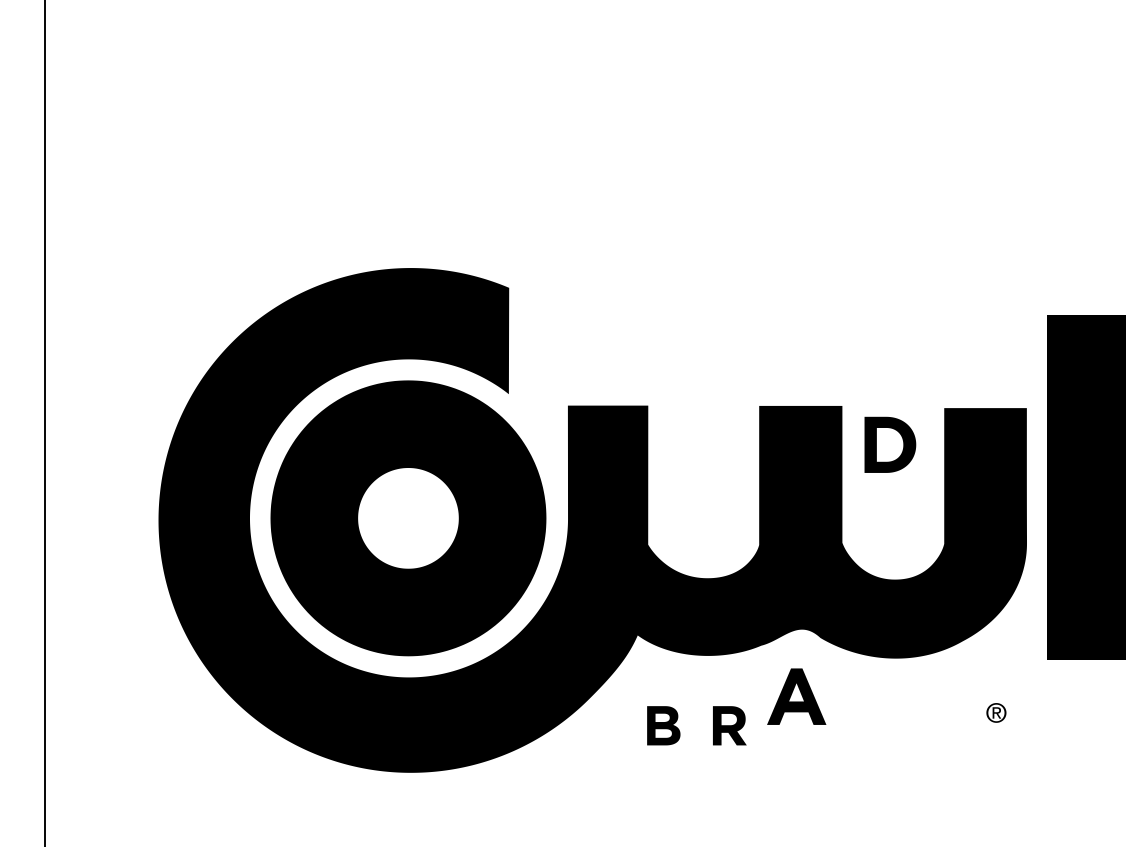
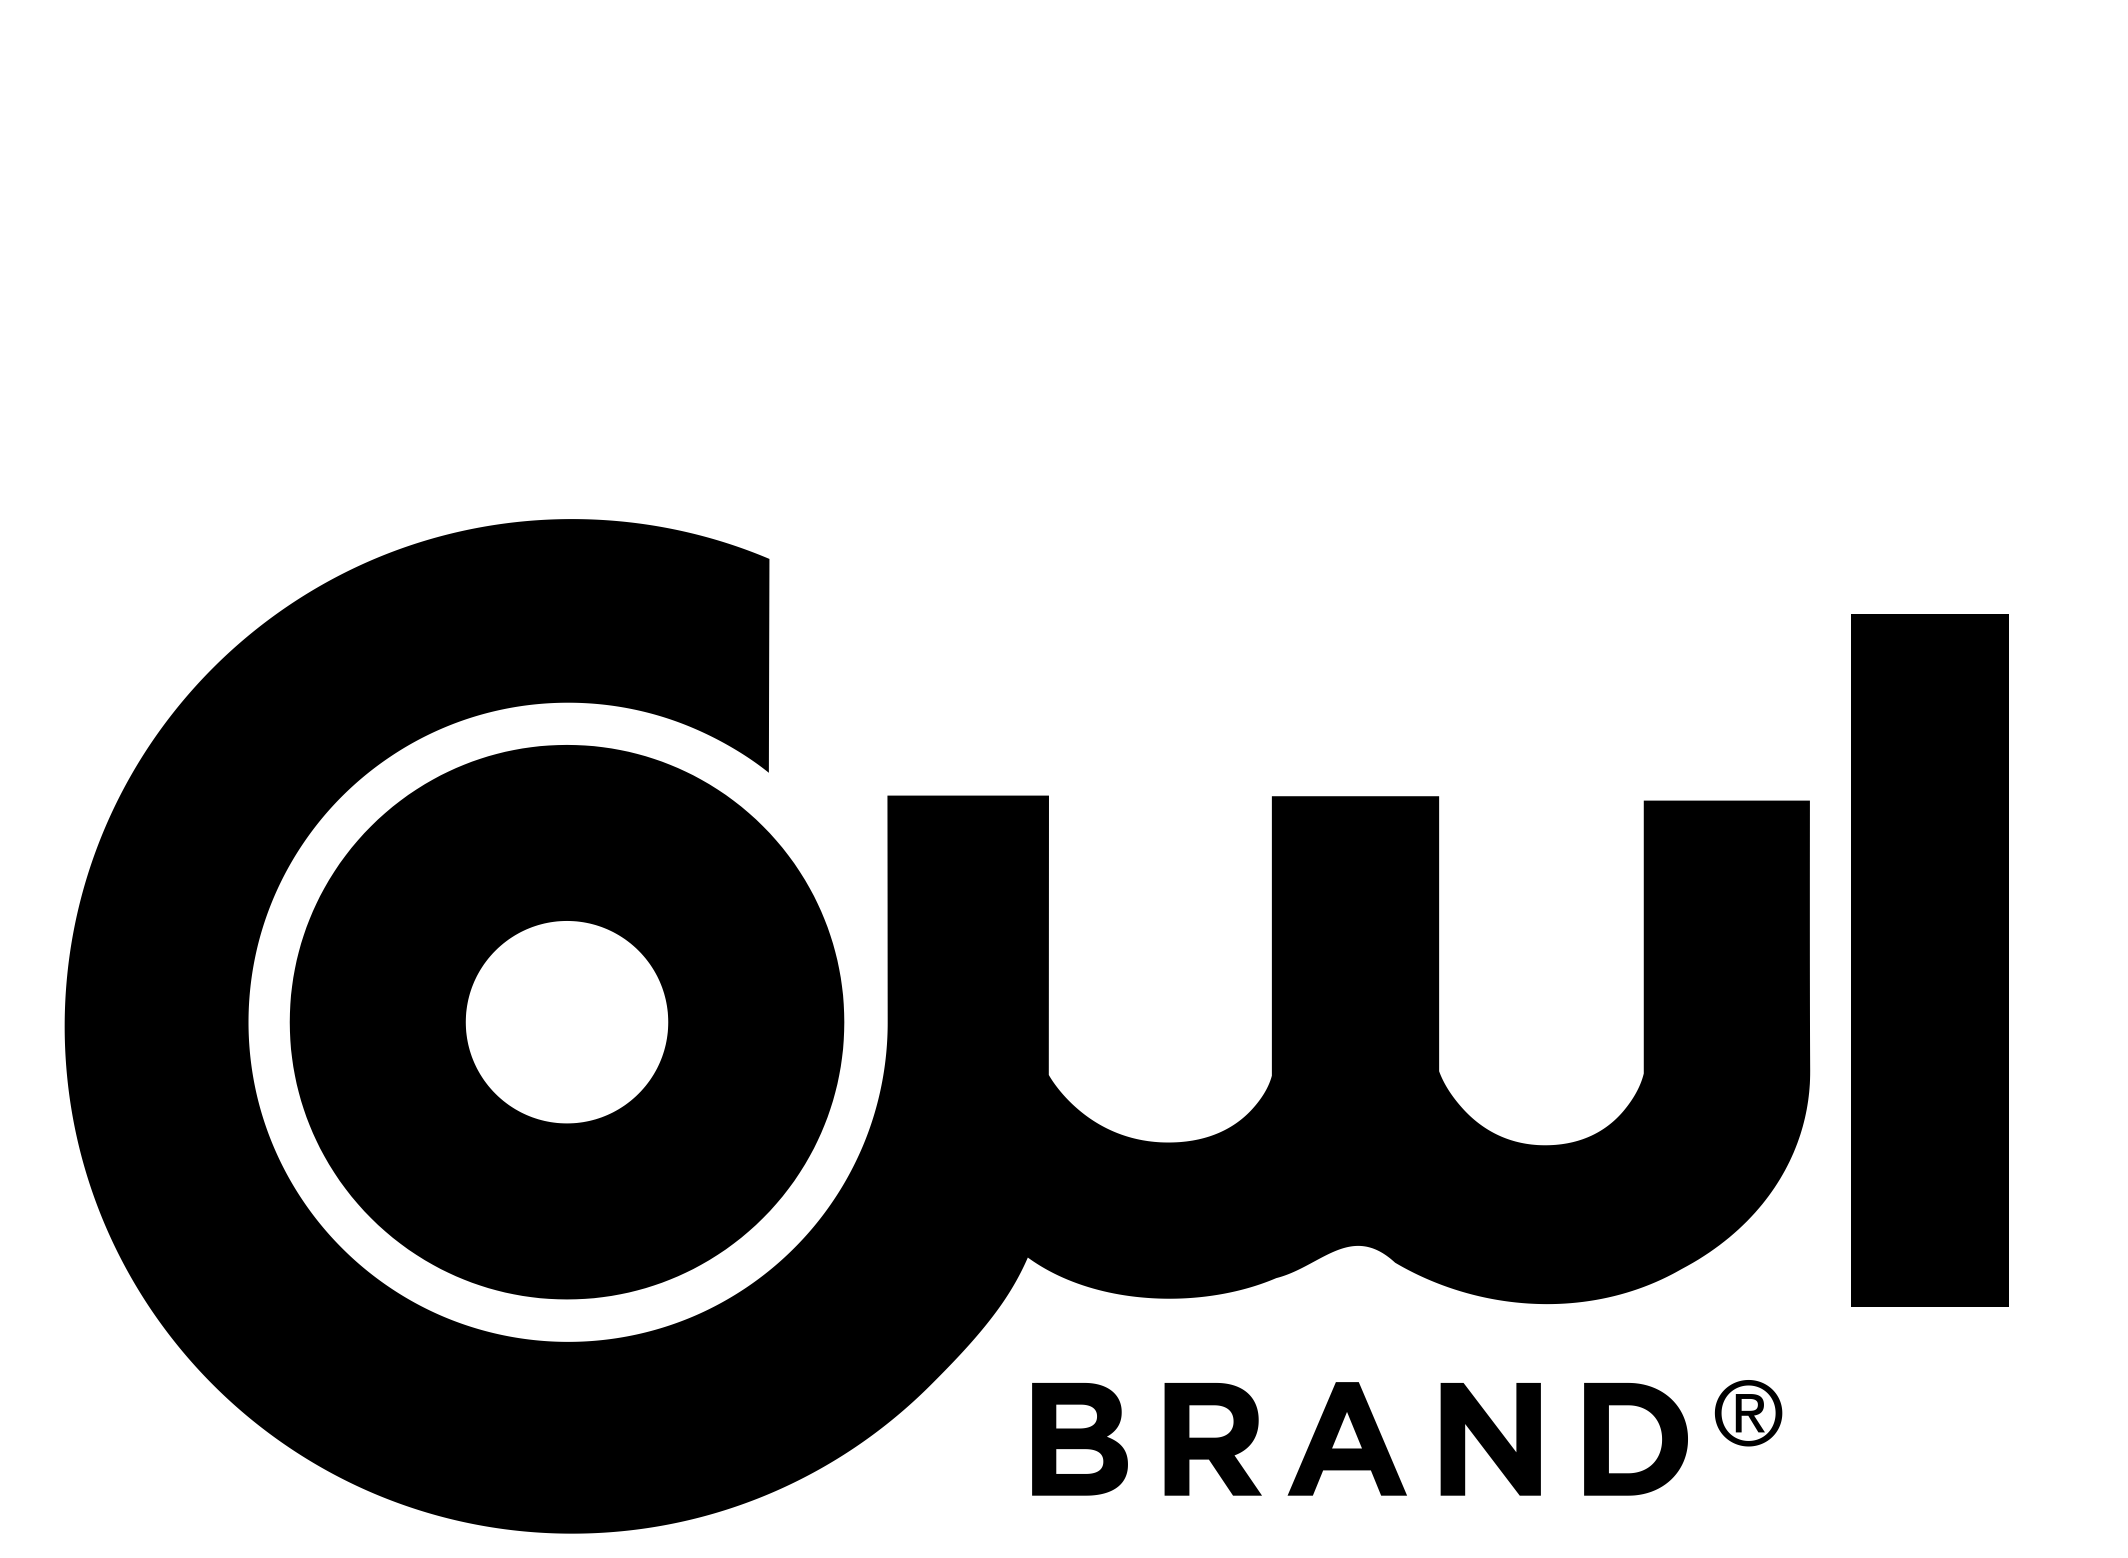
part: (890, 444) -> (1636, 1438), moved
part: (796, 696) -> (1346, 1438), moved
part: (996, 712) -> (1748, 1412), size x1.67
part: (663, 725) -> (1079, 1438), size x1.43
part: (729, 725) -> (1212, 1438), size x1.43
fill: (868, 725) -> (1491, 1438), added

